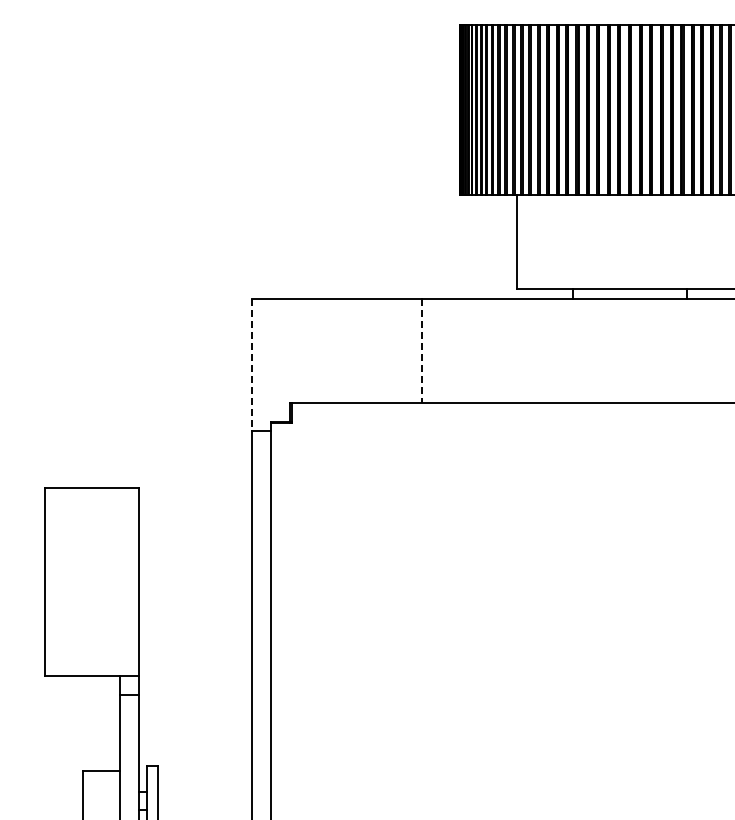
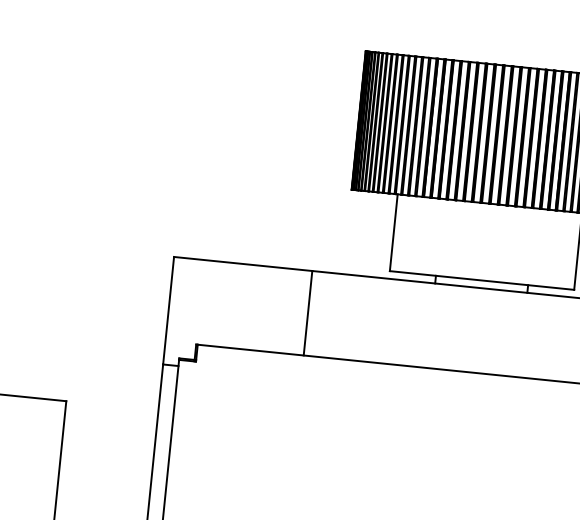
line: (422, 350) -> (308, 313), dashed -> solid
line: (252, 365) -> (168, 311), dashed -> solid

